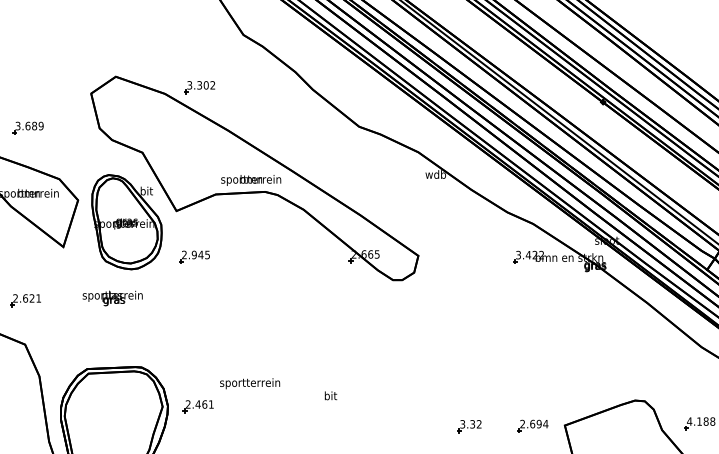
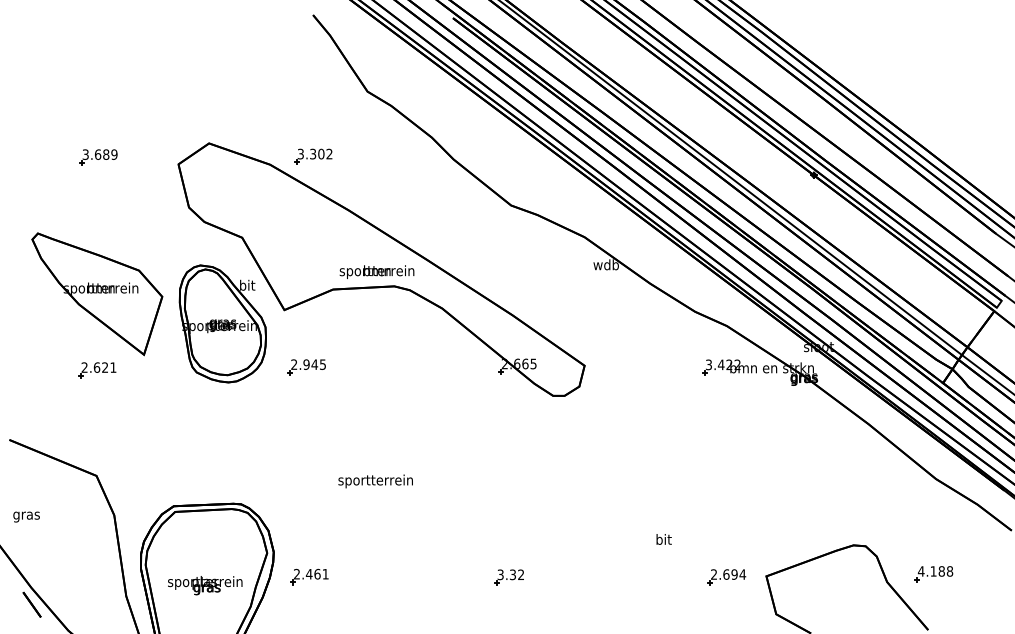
part: (28, 128) -> (98, 157), moved
text: (112, 298) -> (205, 585), moved
part: (25, 300) -> (97, 370), moved
text: (249, 383) -> (375, 481), moved
text: (330, 395) -> (663, 539), moved
part: (198, 406) -> (309, 576), moved
part: (469, 426) -> (508, 577), moved

